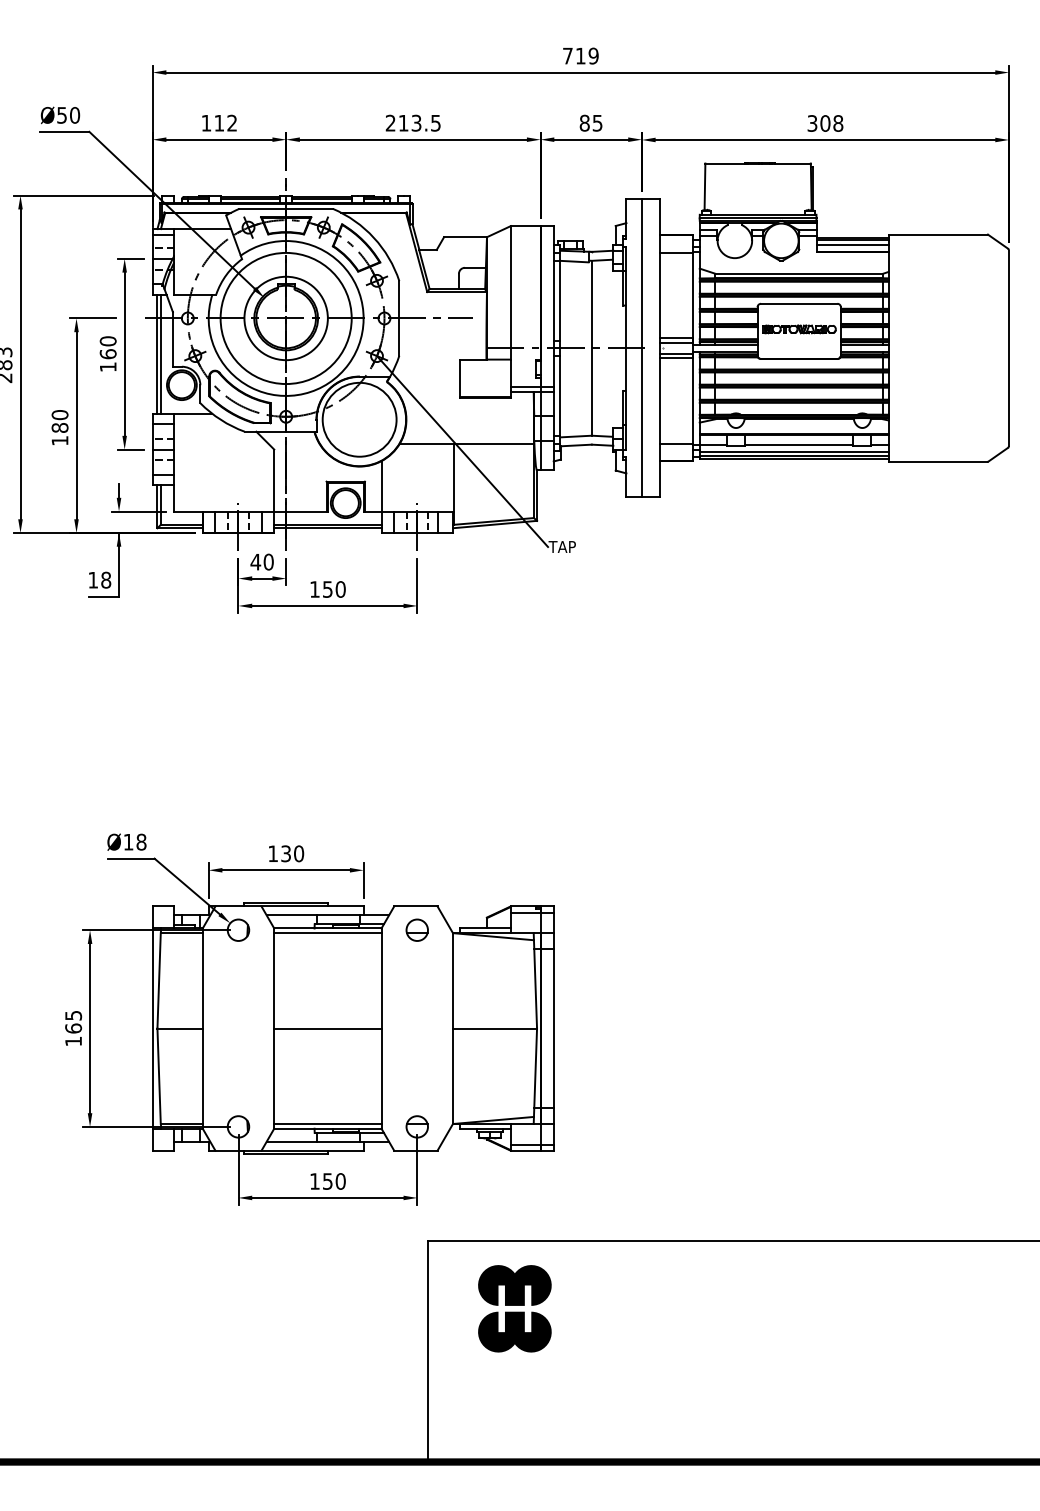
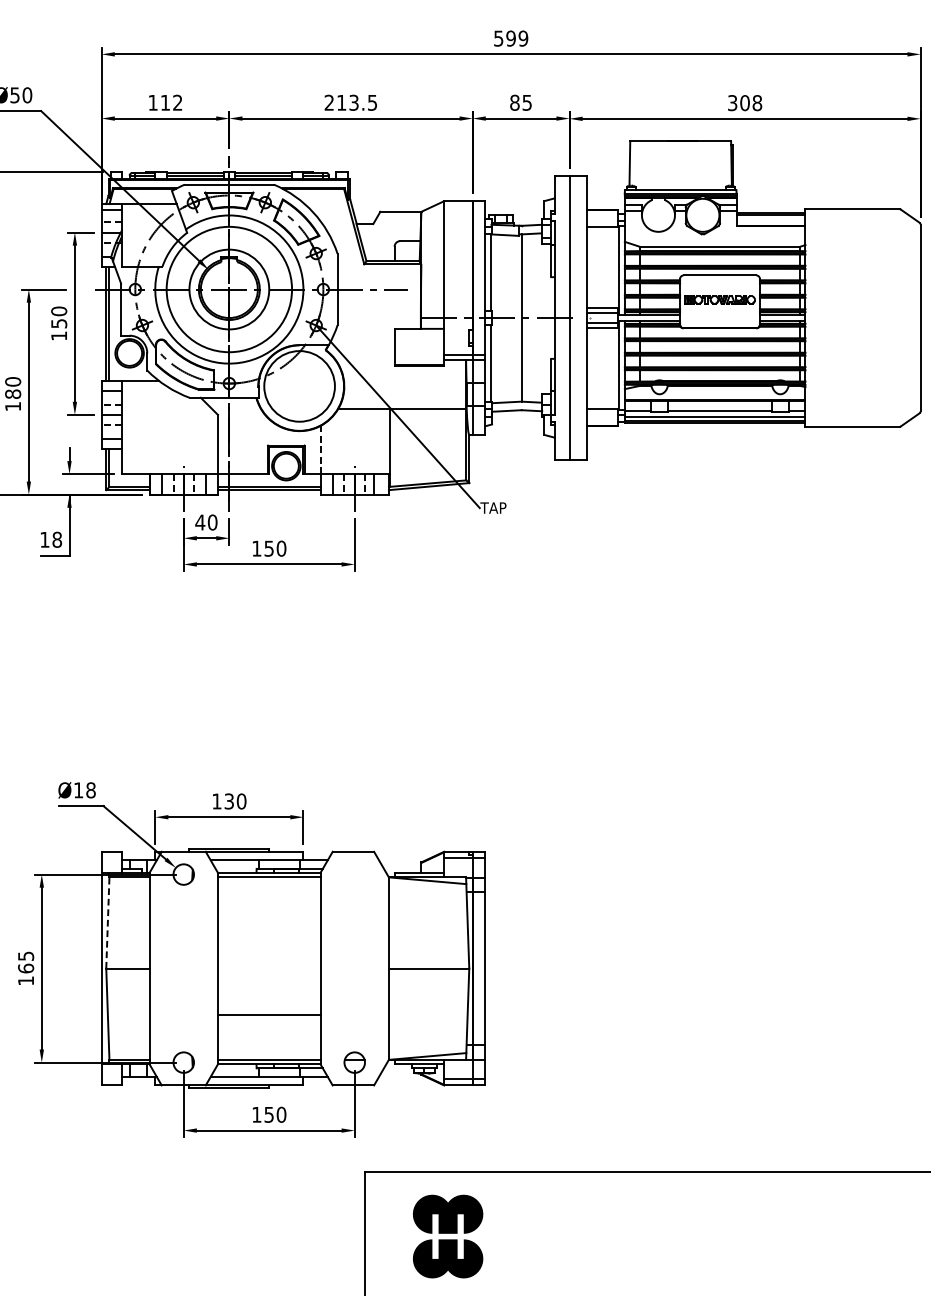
text: (574, 55) -> (505, 38), 719 -> 599
line: (852, 244) -> (770, 218), removed
text: (107, 354) -> (58, 323), 160 -> 150
line: (381, 485) -> (320, 449), solid -> dashed
part: (416, 929) -> (353, 873), removed
line: (159, 980) -> (108, 922), solid -> dashed
line: (327, 1028) -> (268, 1015), moved

